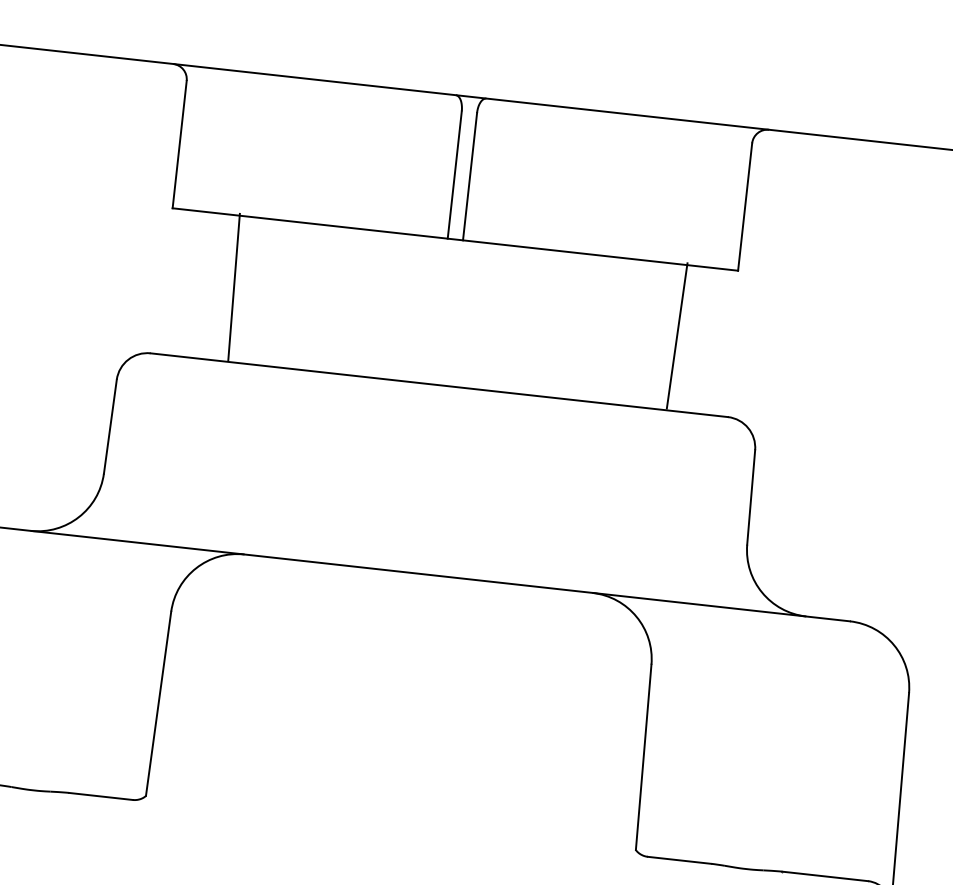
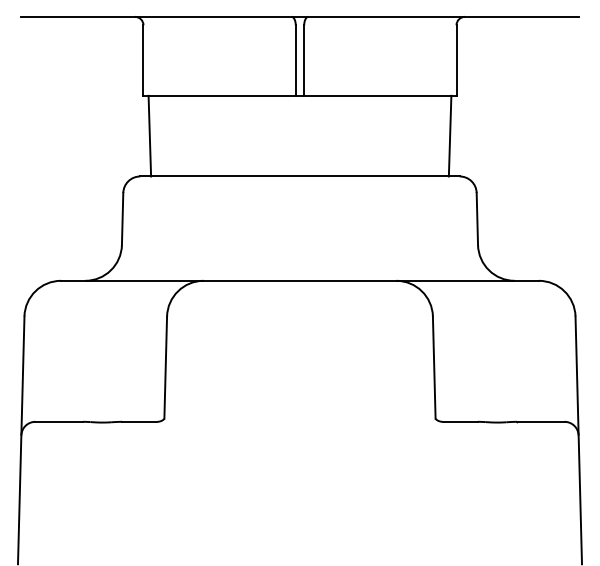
line: (233, 285) -> (149, 135), moved
line: (676, 334) -> (449, 135), moved

